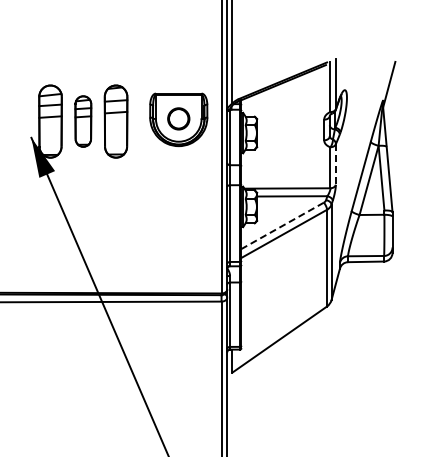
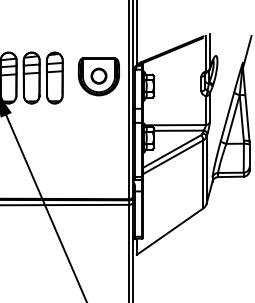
part: (83, 121) -> (31, 78), size x1.43
line: (335, 164) -> (209, 108), dashed -> solid
line: (282, 226) -> (172, 151), dashed -> solid

